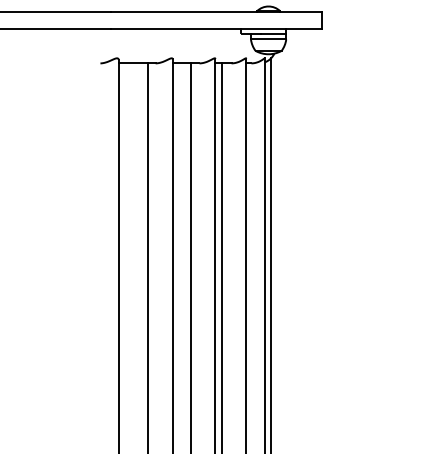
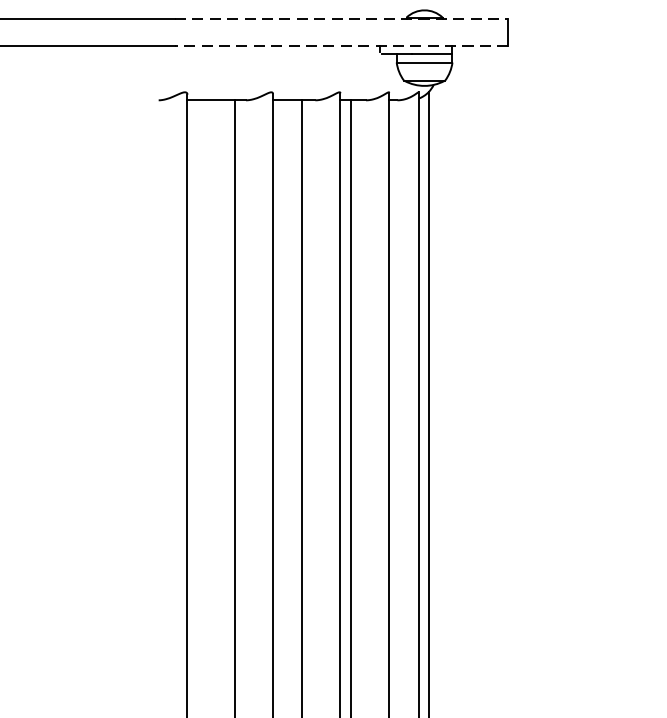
line: (216, 12) -> (342, 19), solid -> dashed
line: (215, 29) -> (340, 46), solid -> dashed

